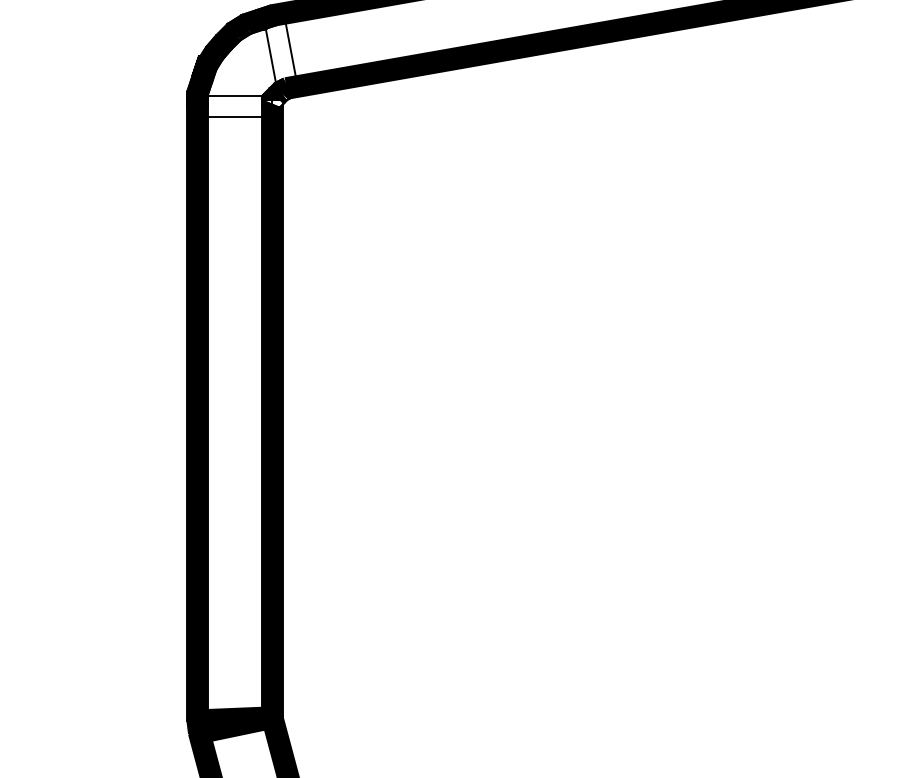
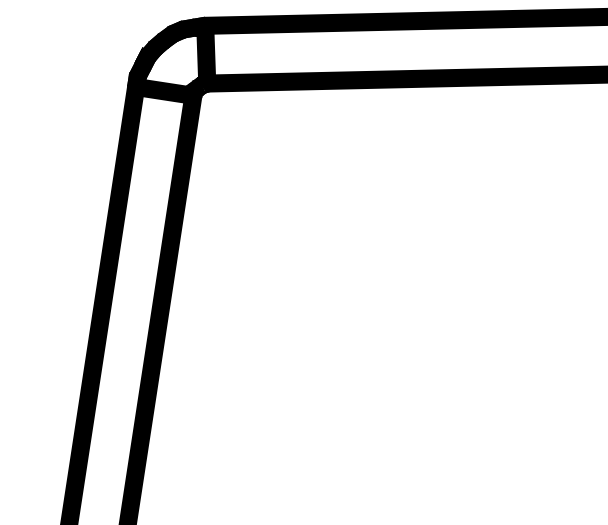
fill: (280, 51) -> (206, 54), added
fill: (234, 106) -> (164, 91), added

